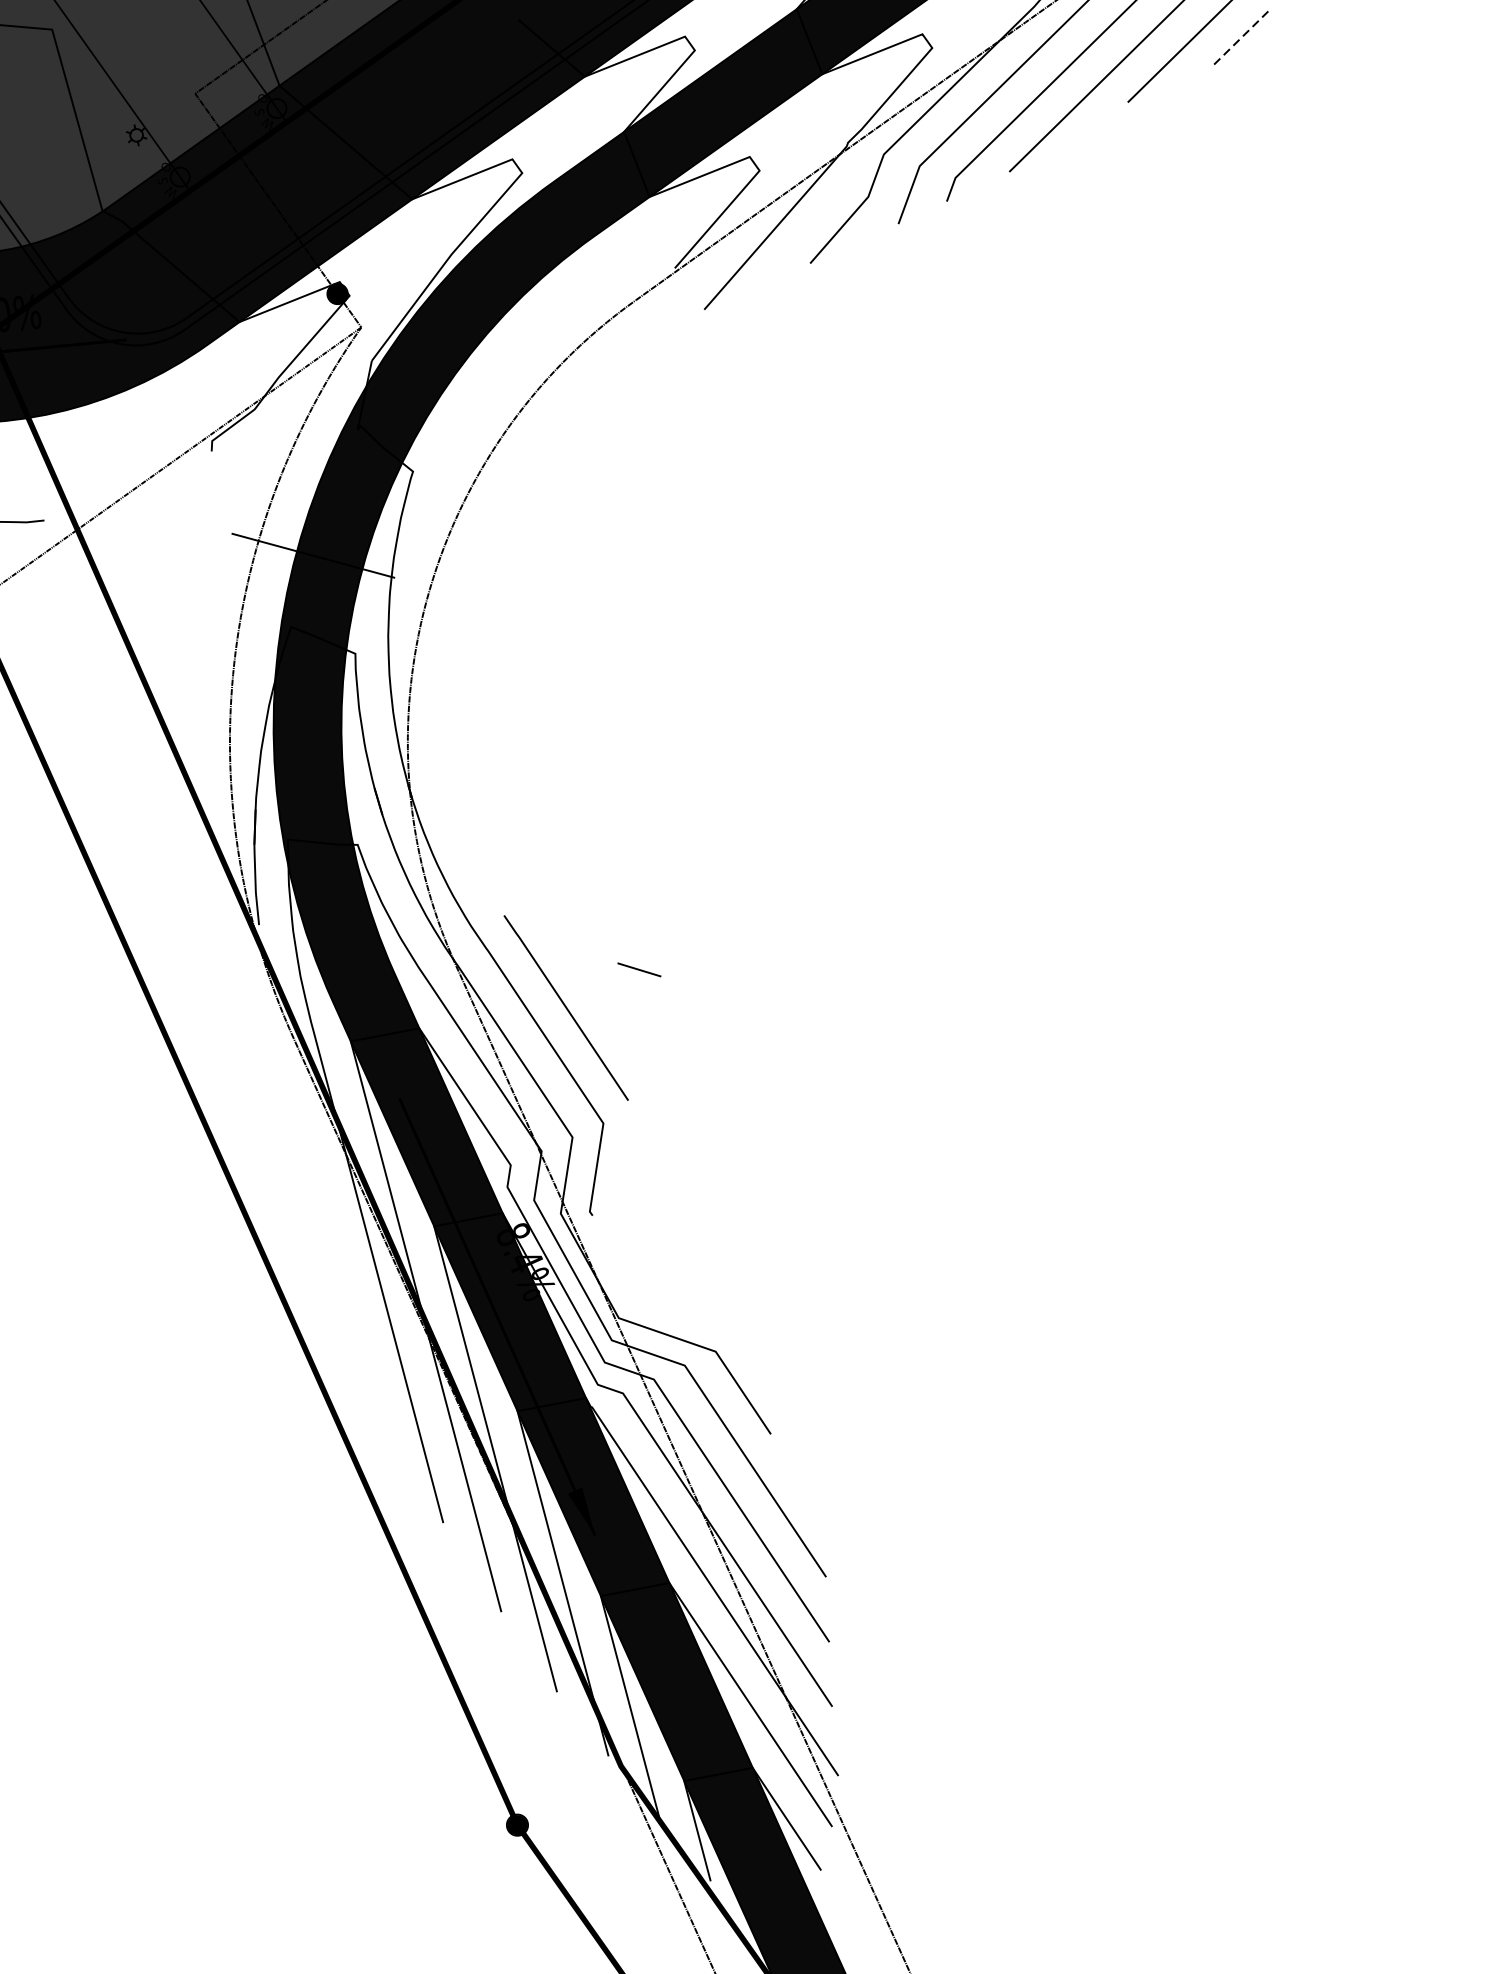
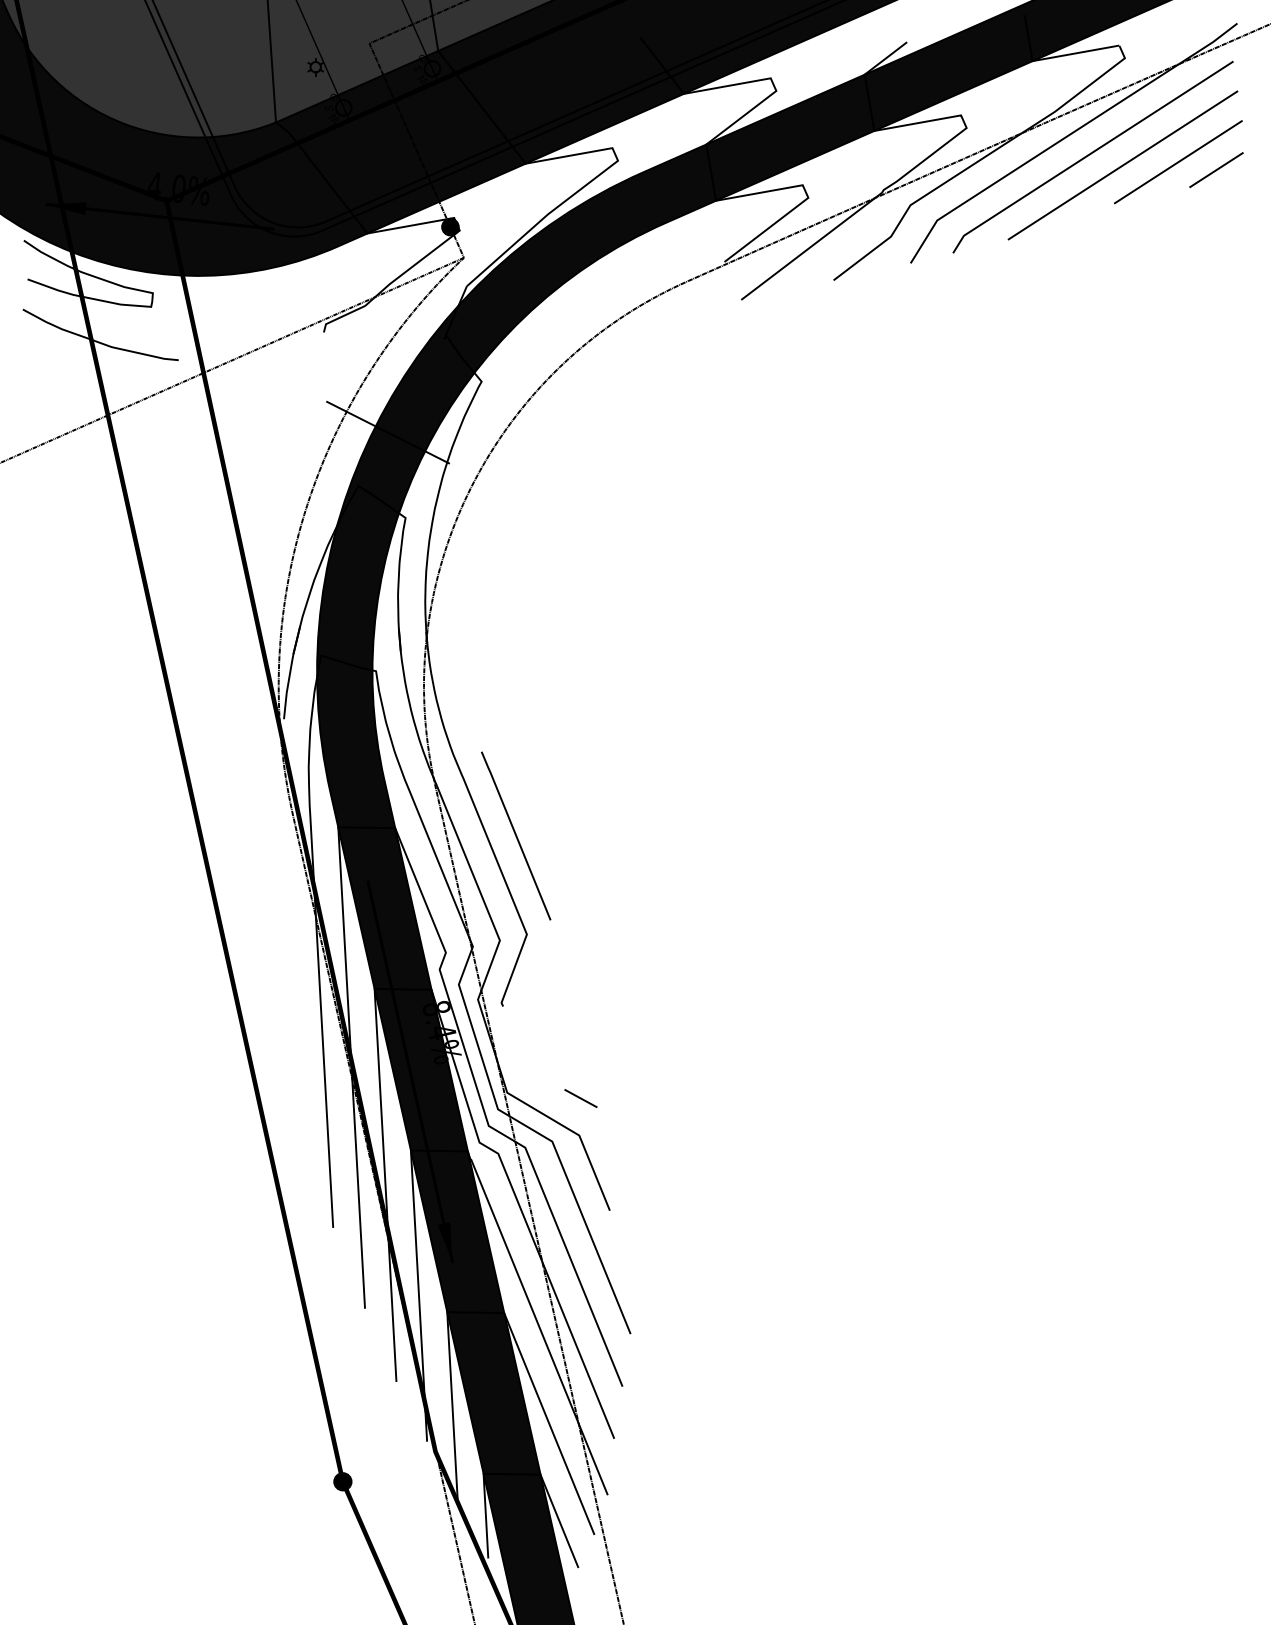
line: (1241, 37) -> (1215, 170), dashed -> solid
line: (638, 969) -> (580, 1098), moved

